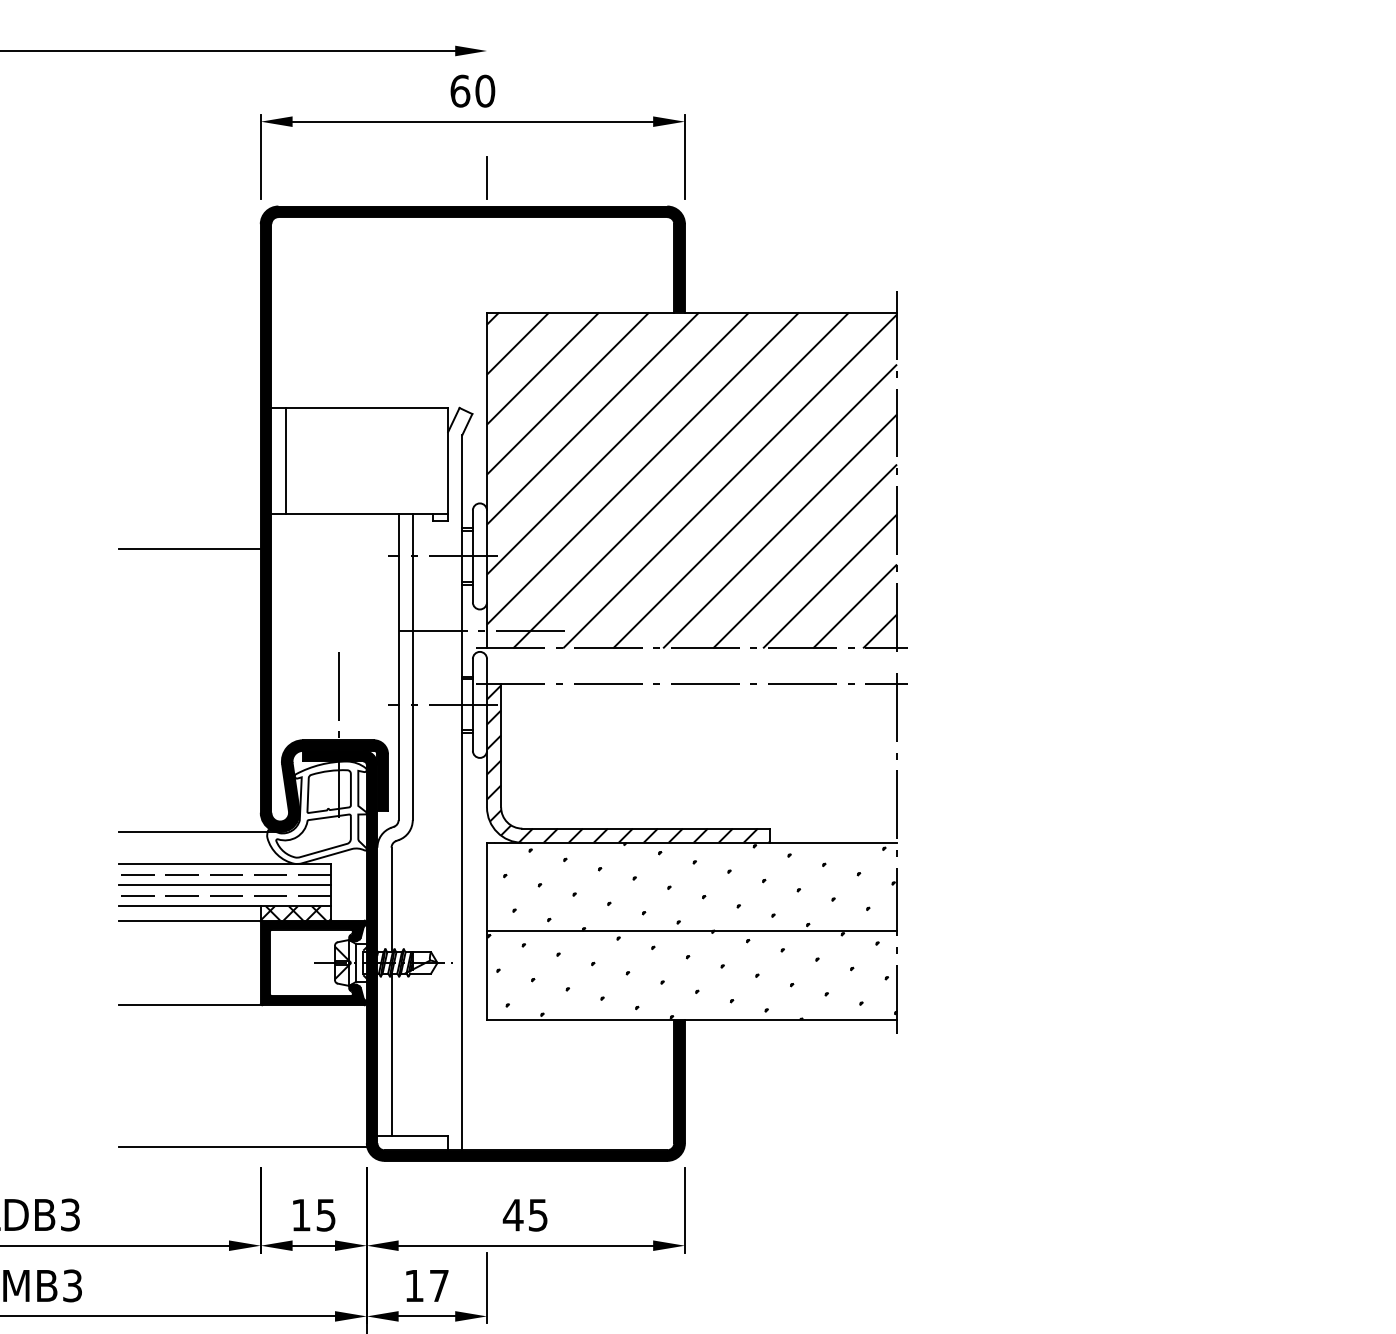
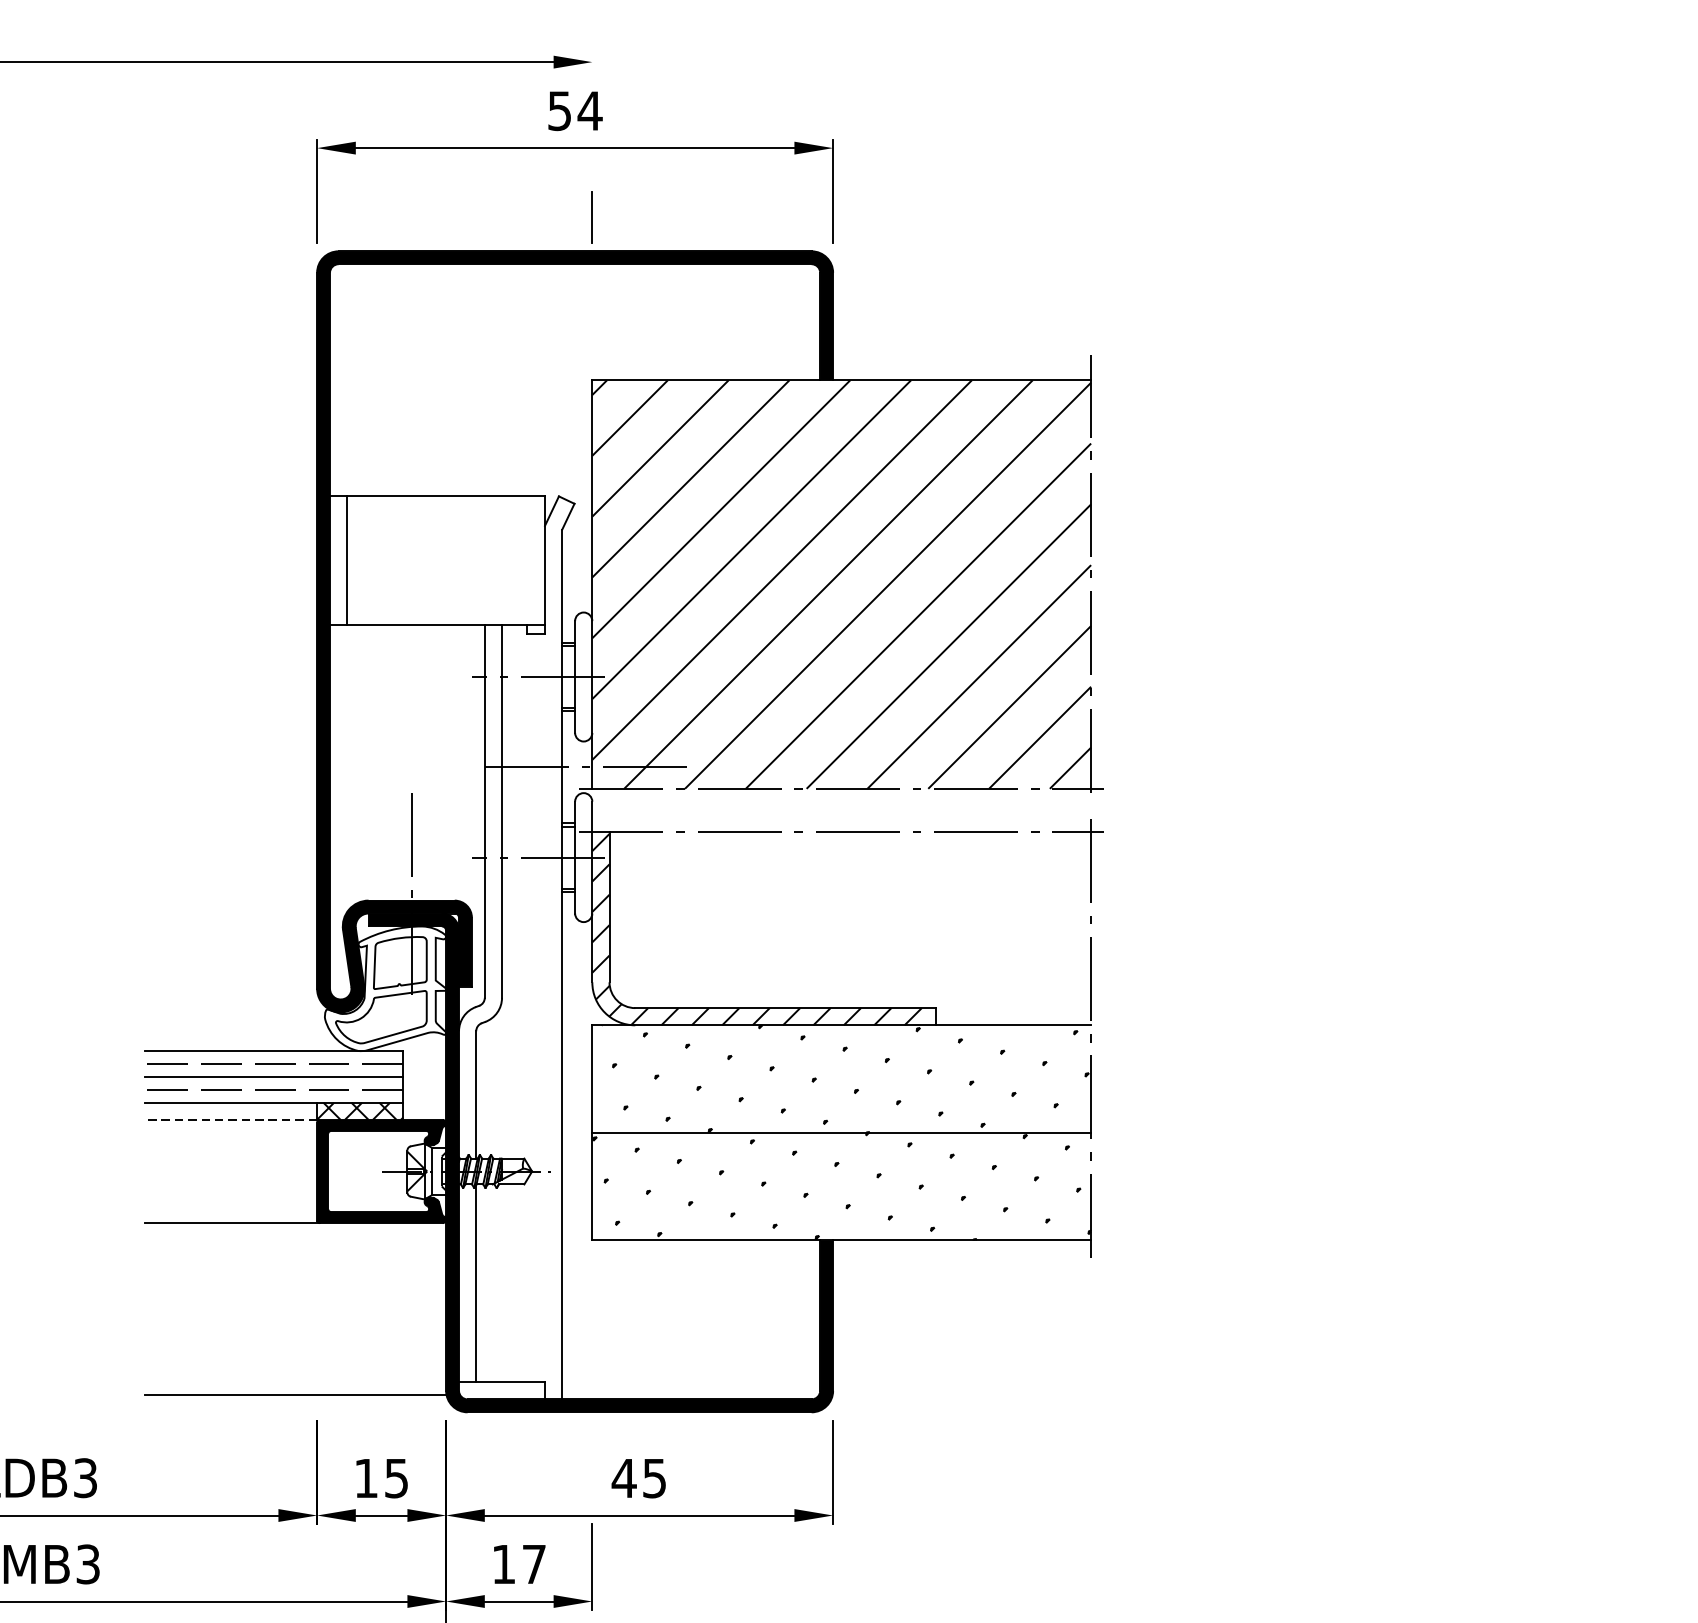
text: (472, 90) -> (574, 110), 60 -> 54
line: (189, 549) -> (230, 668), removed
line: (199, 832) -> (242, 1012), removed
line: (190, 920) -> (231, 1119), solid -> dashed

